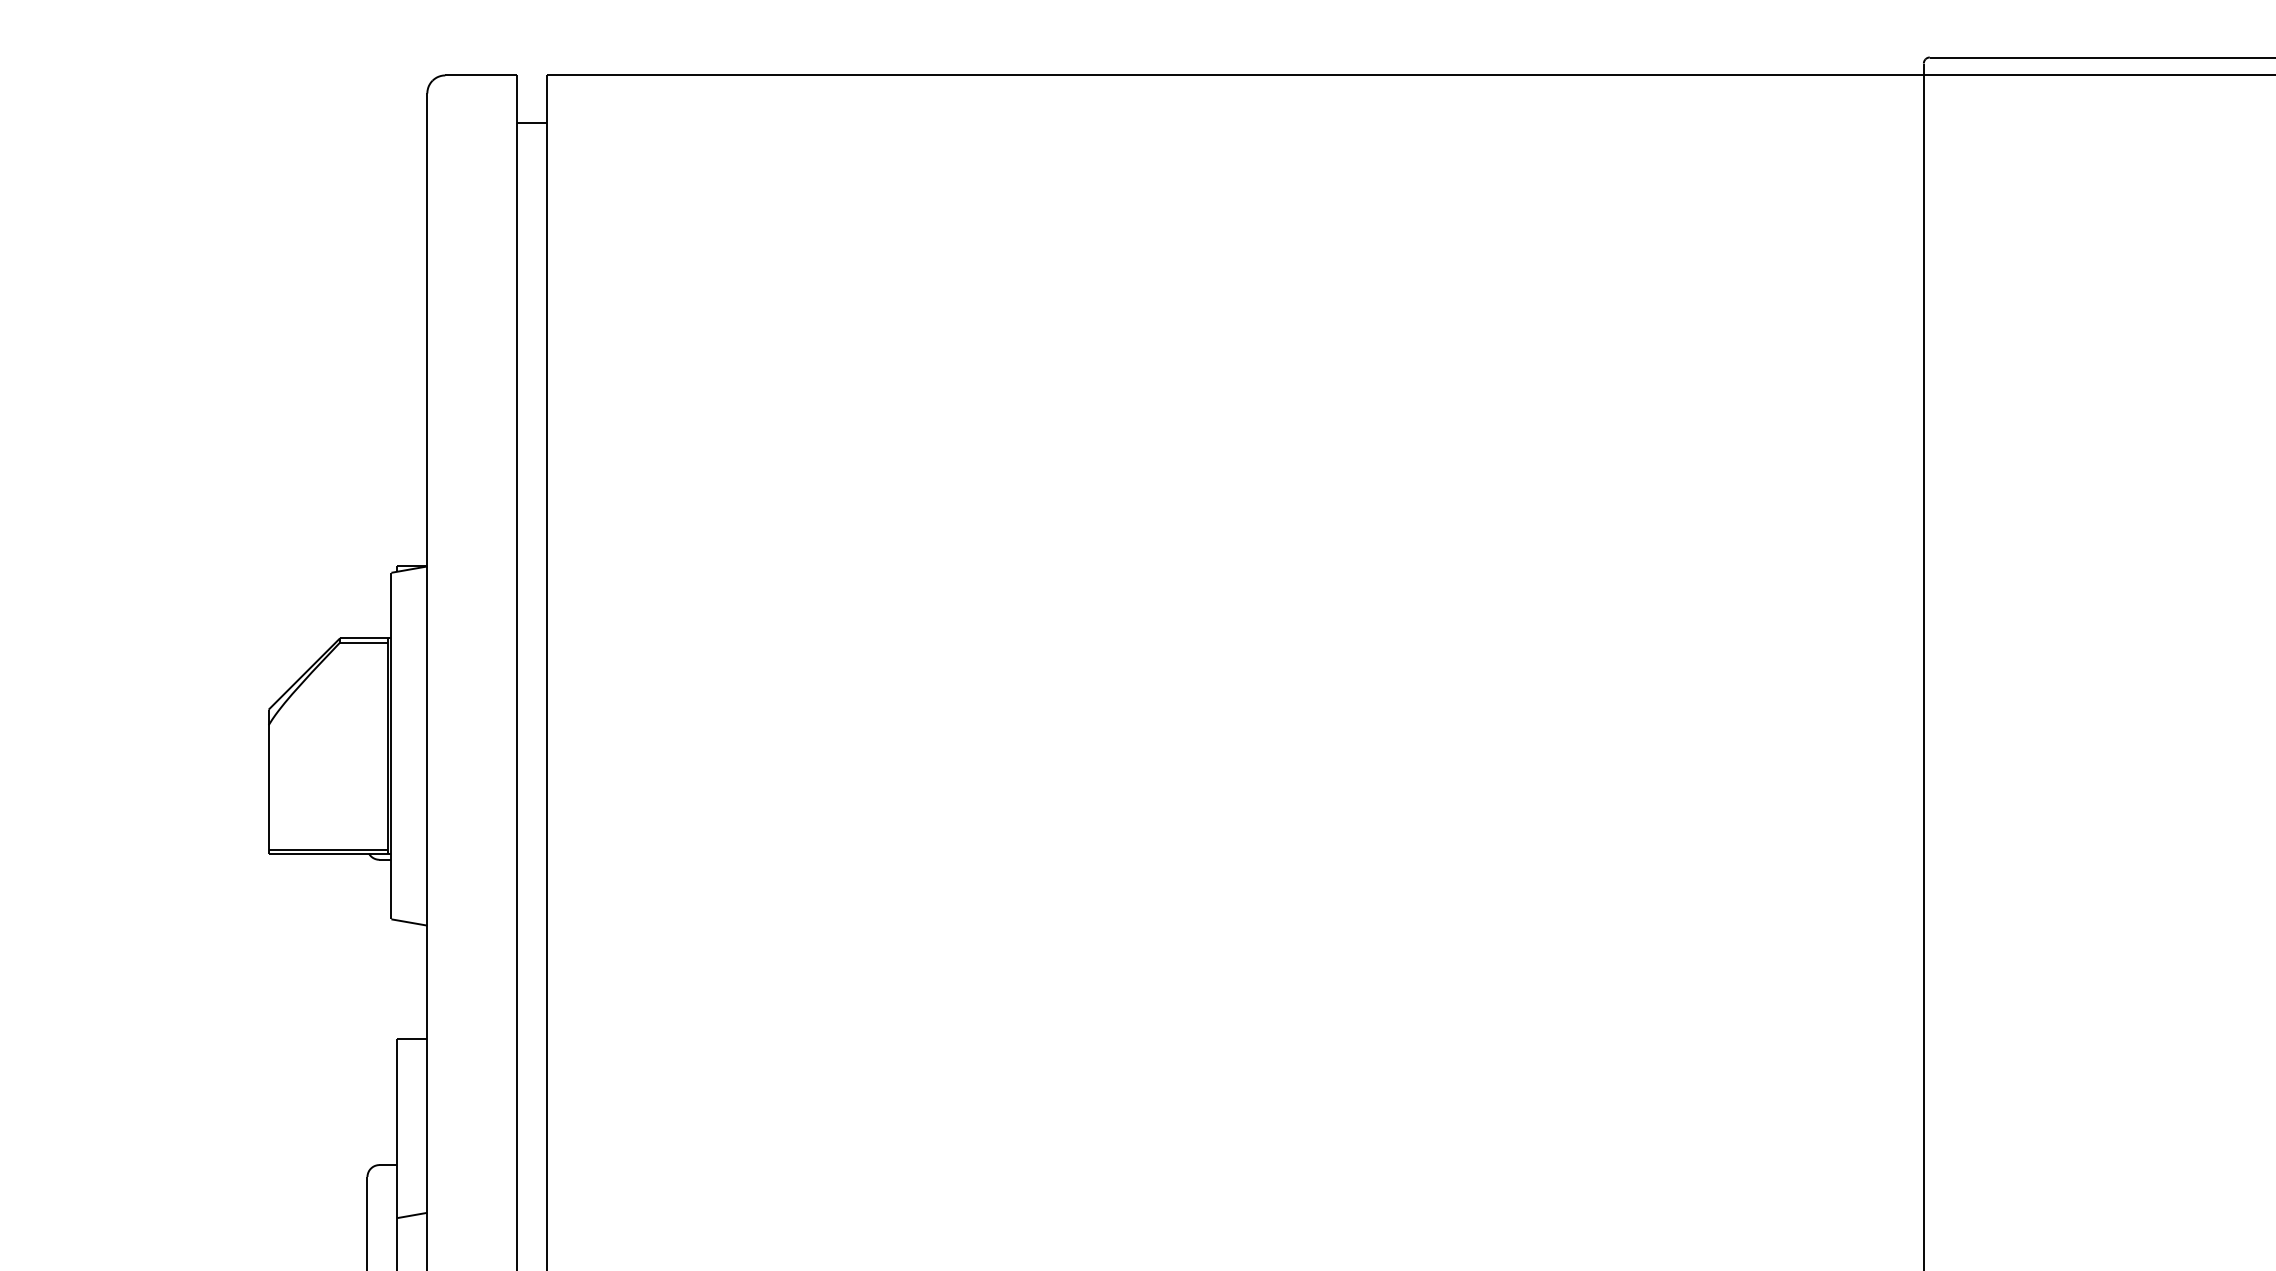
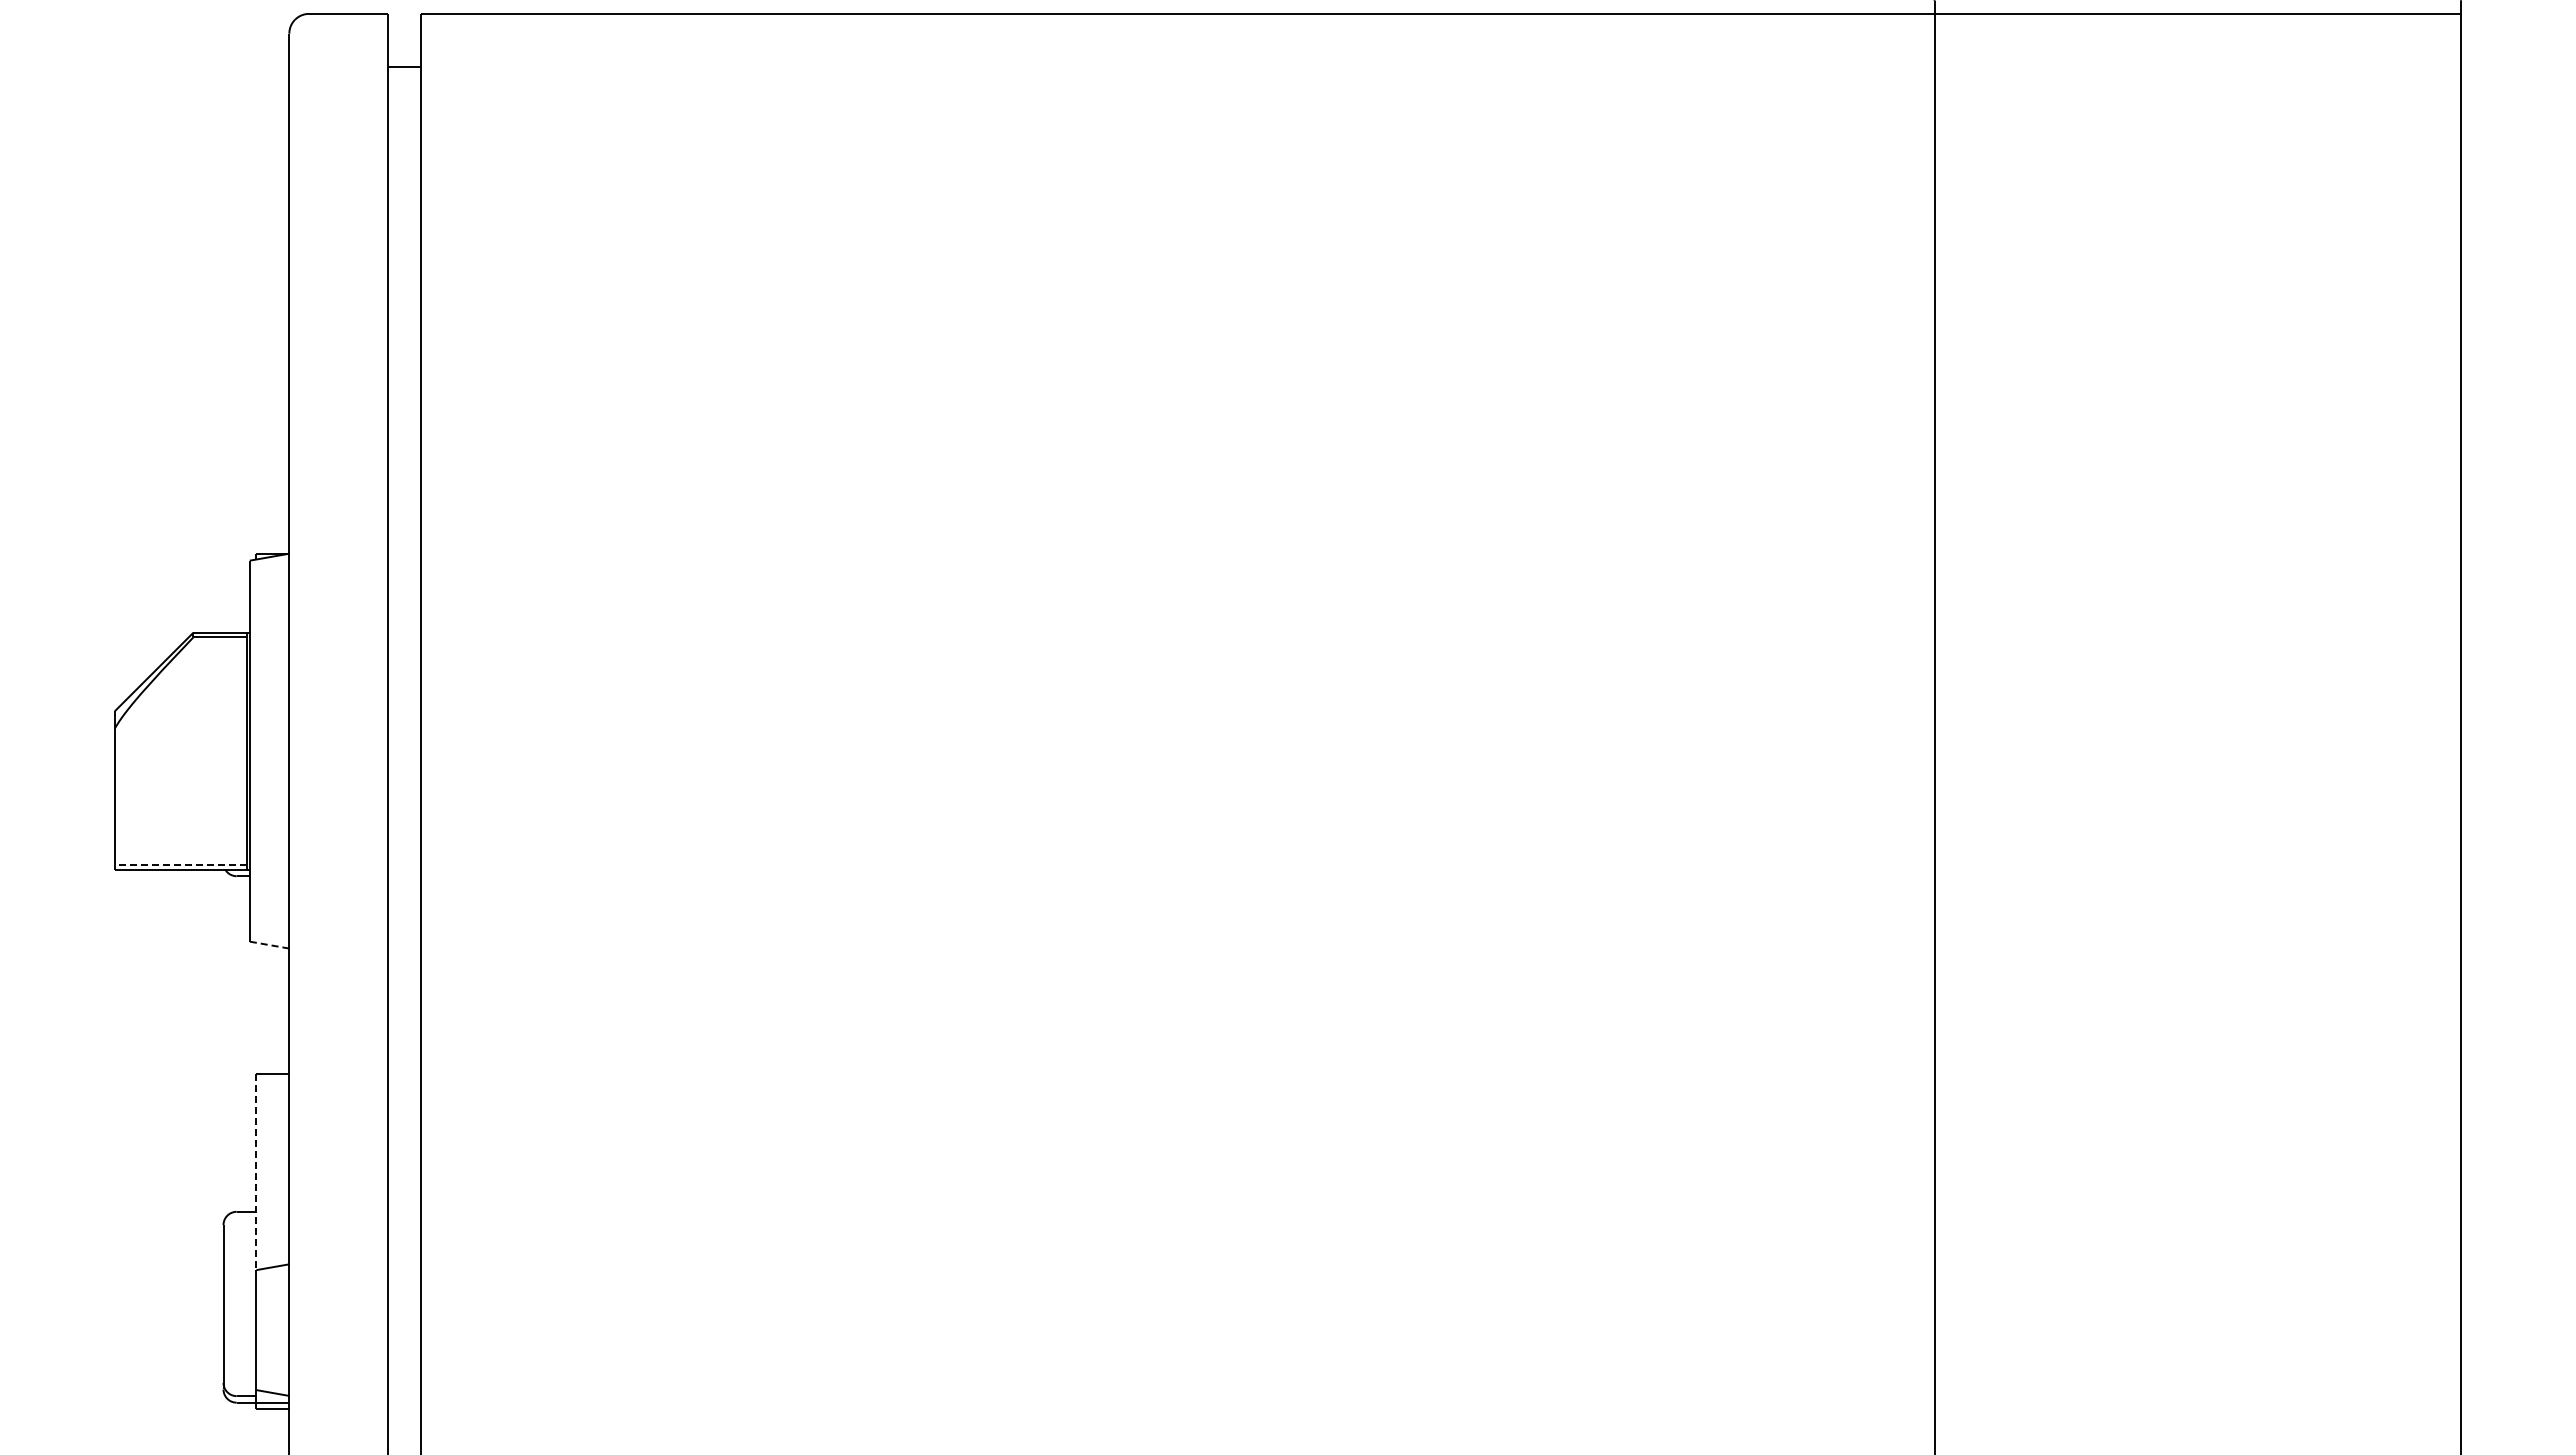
line: (328, 849) -> (180, 864), solid -> dashed
line: (409, 922) -> (269, 945), solid -> dashed
line: (397, 1129) -> (256, 1172), solid -> dashed

